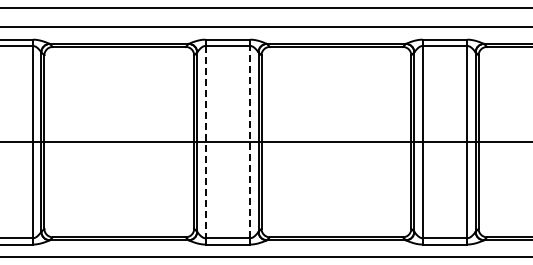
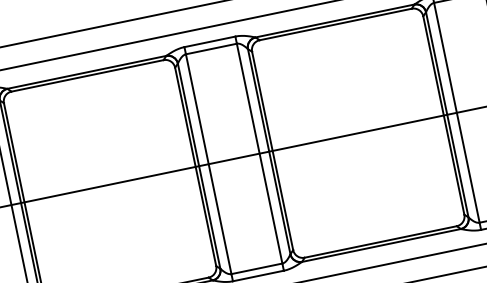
line: (250, 141) -> (259, 152), dashed -> solid
line: (205, 142) -> (208, 164), dashed -> solid

